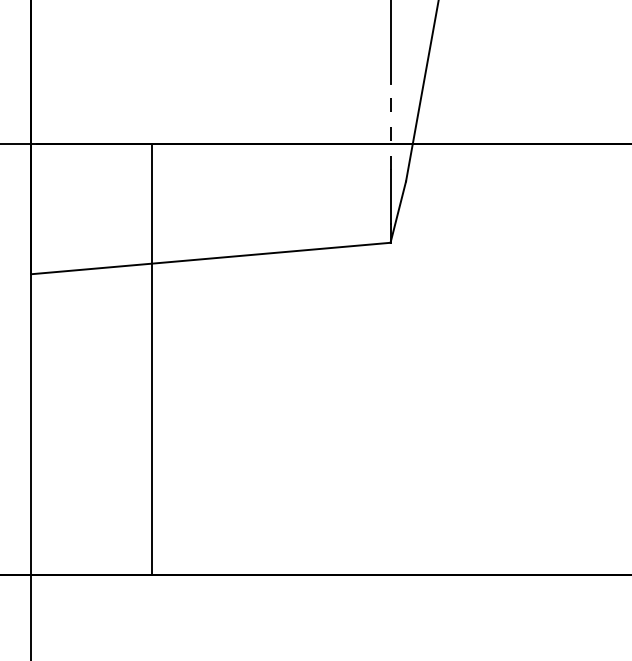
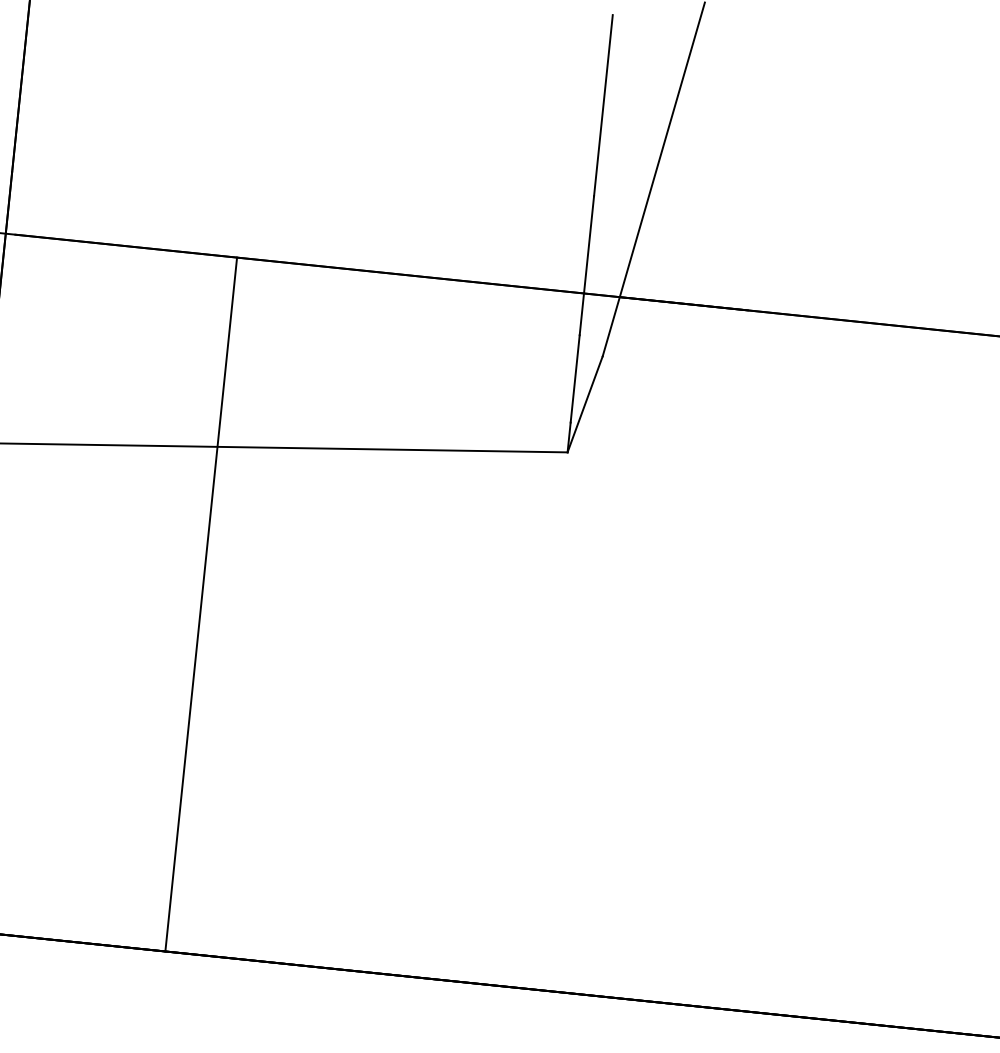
line: (390, 126) -> (586, 265), dashed -> solid
line: (151, 359) -> (200, 604), moved

